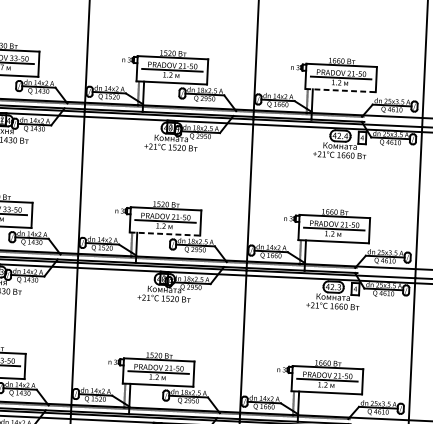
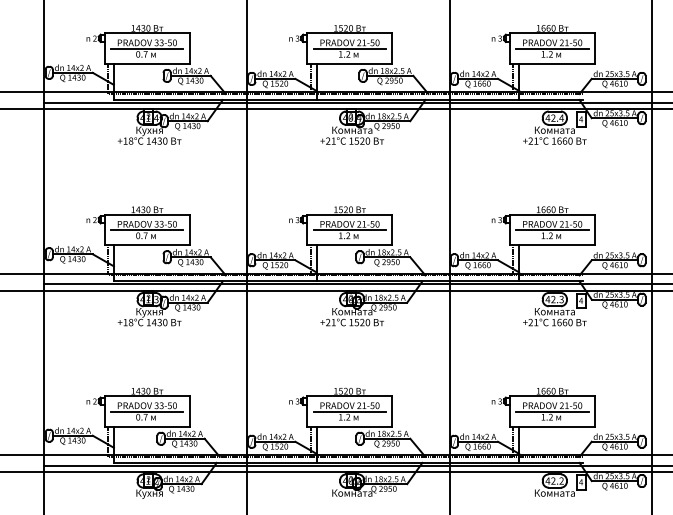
line: (340, 90) -> (552, 63), dashed -> solid
line: (165, 234) -> (350, 245), dashed -> solid

